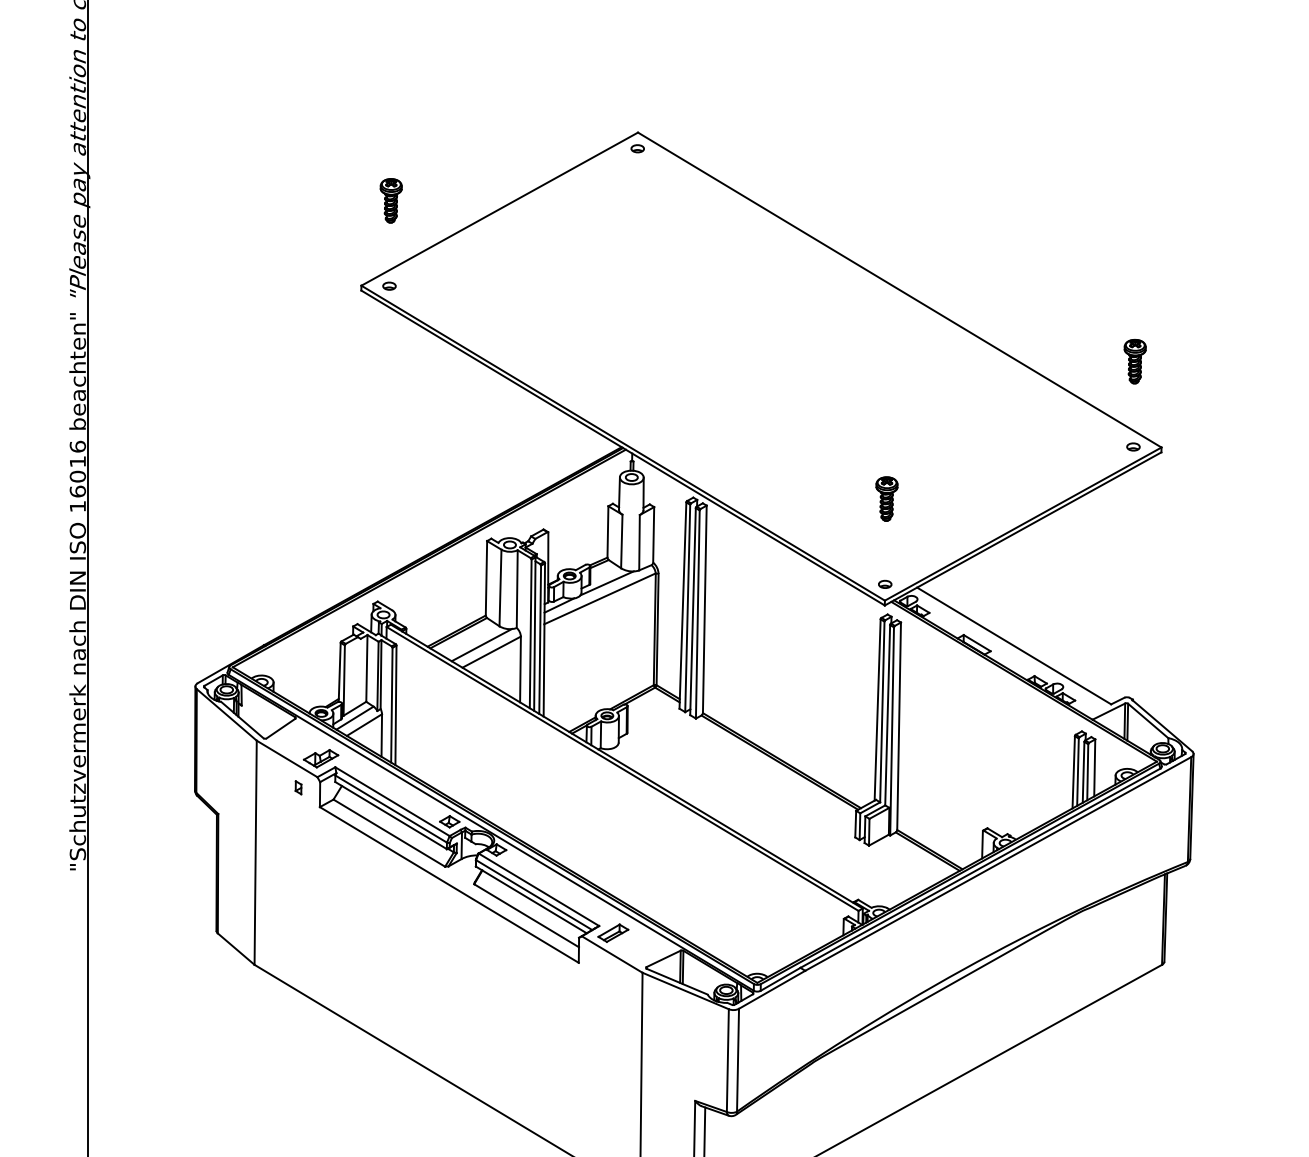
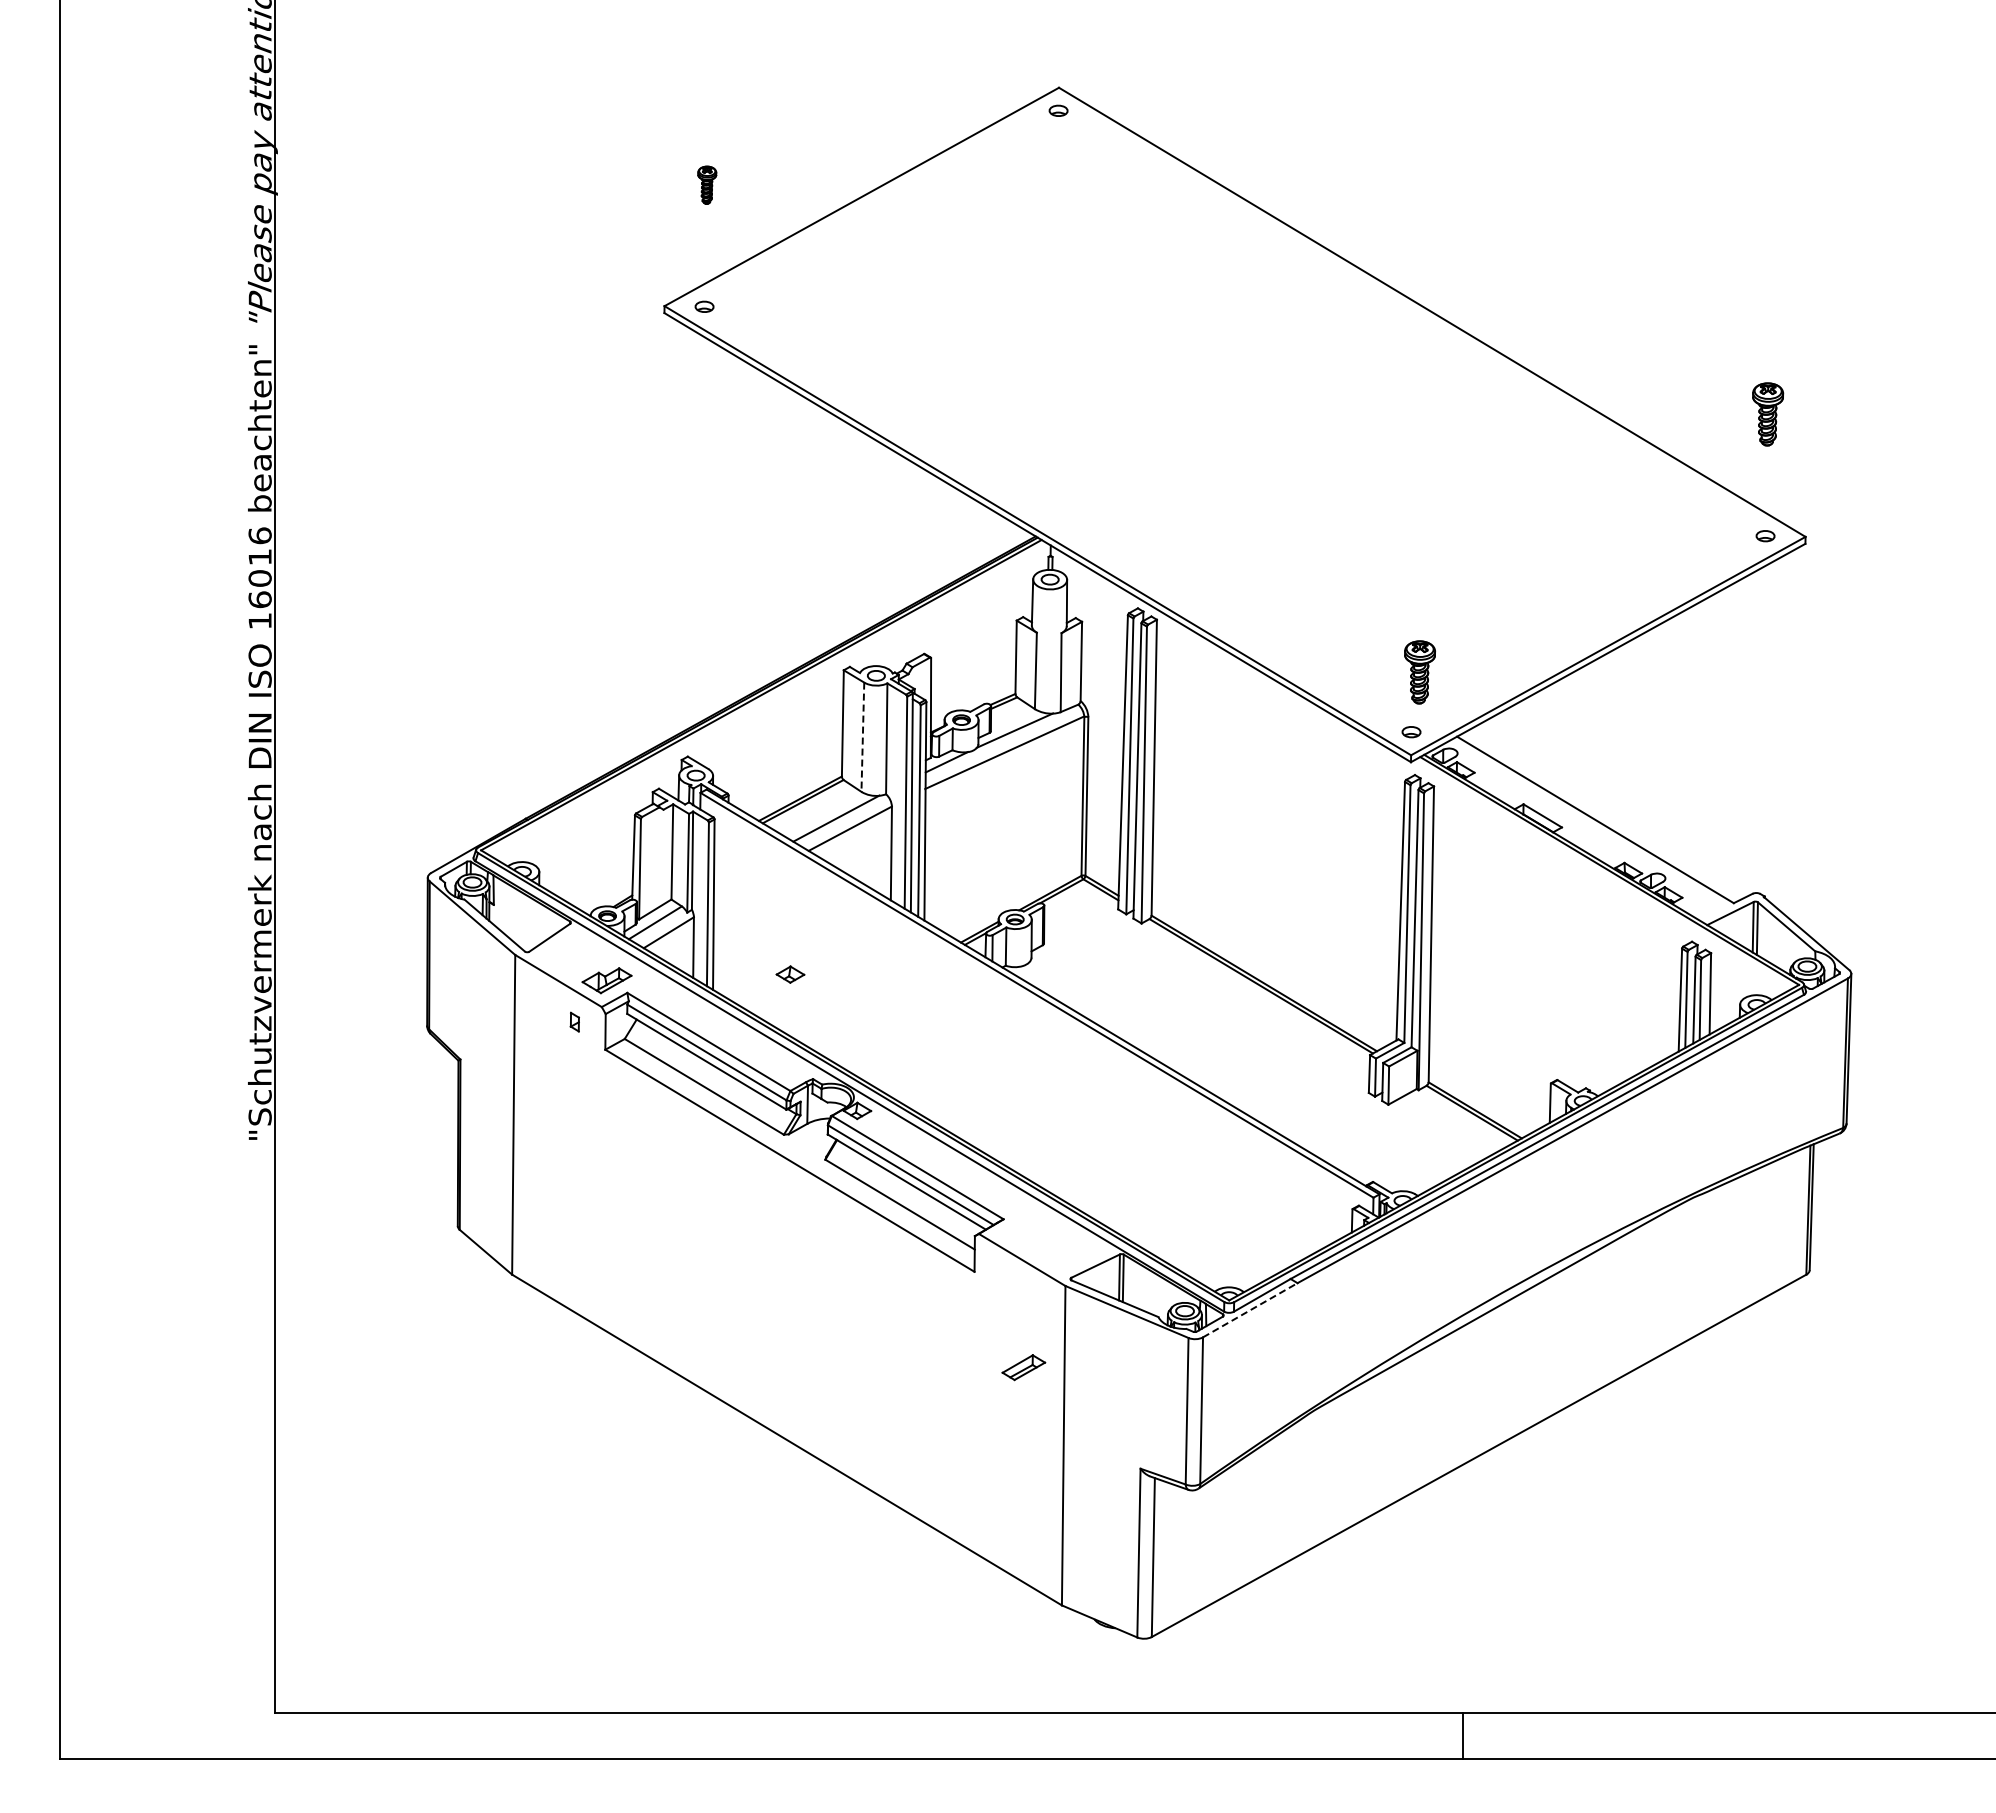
part: (391, 201) -> (707, 185), size x0.6
part: (886, 499) -> (1419, 672), moved
line: (500, 588) -> (862, 737), solid -> dashed
part: (449, 821) -> (790, 974), moved
part: (613, 933) -> (1023, 1367), moved
line: (772, 989) -> (1250, 1310), solid -> dashed

